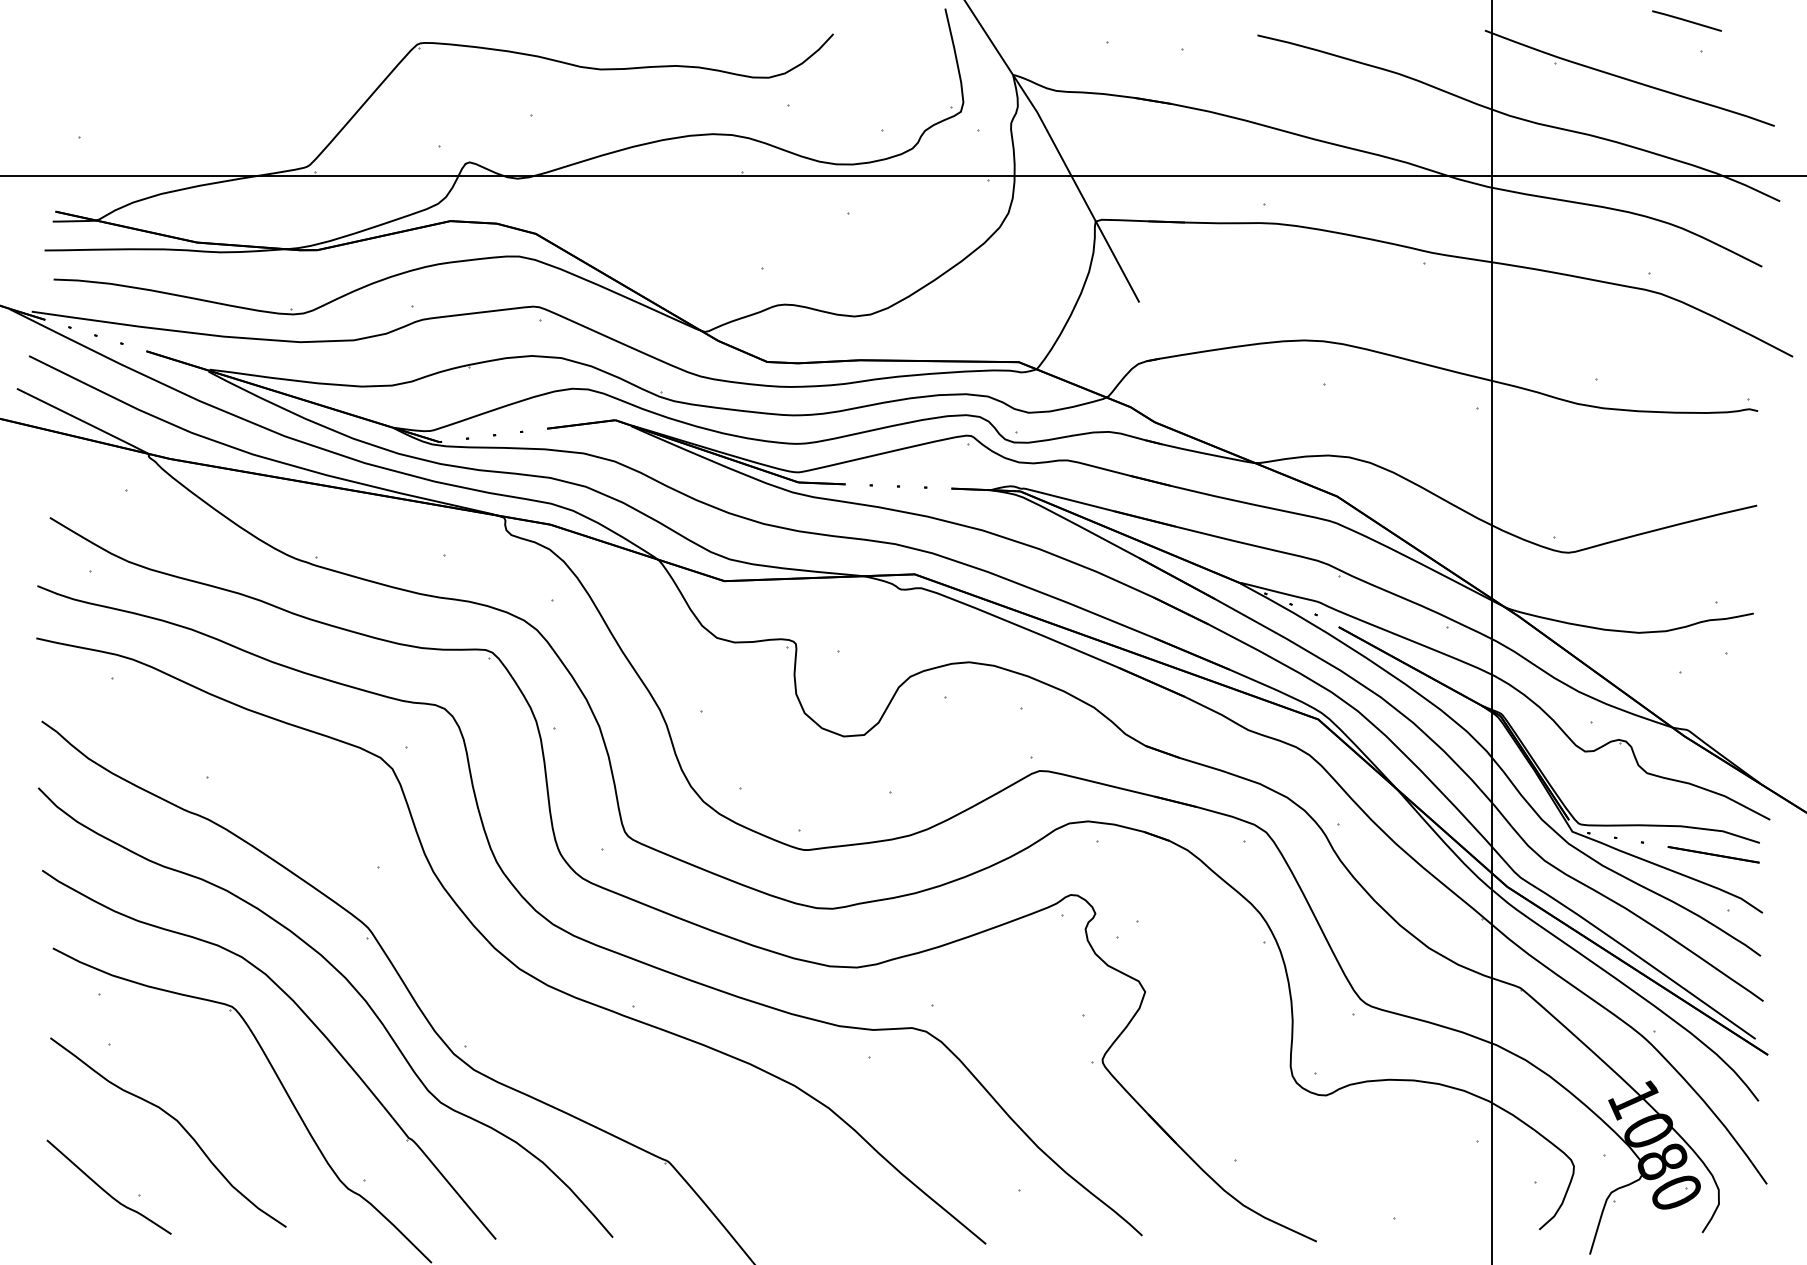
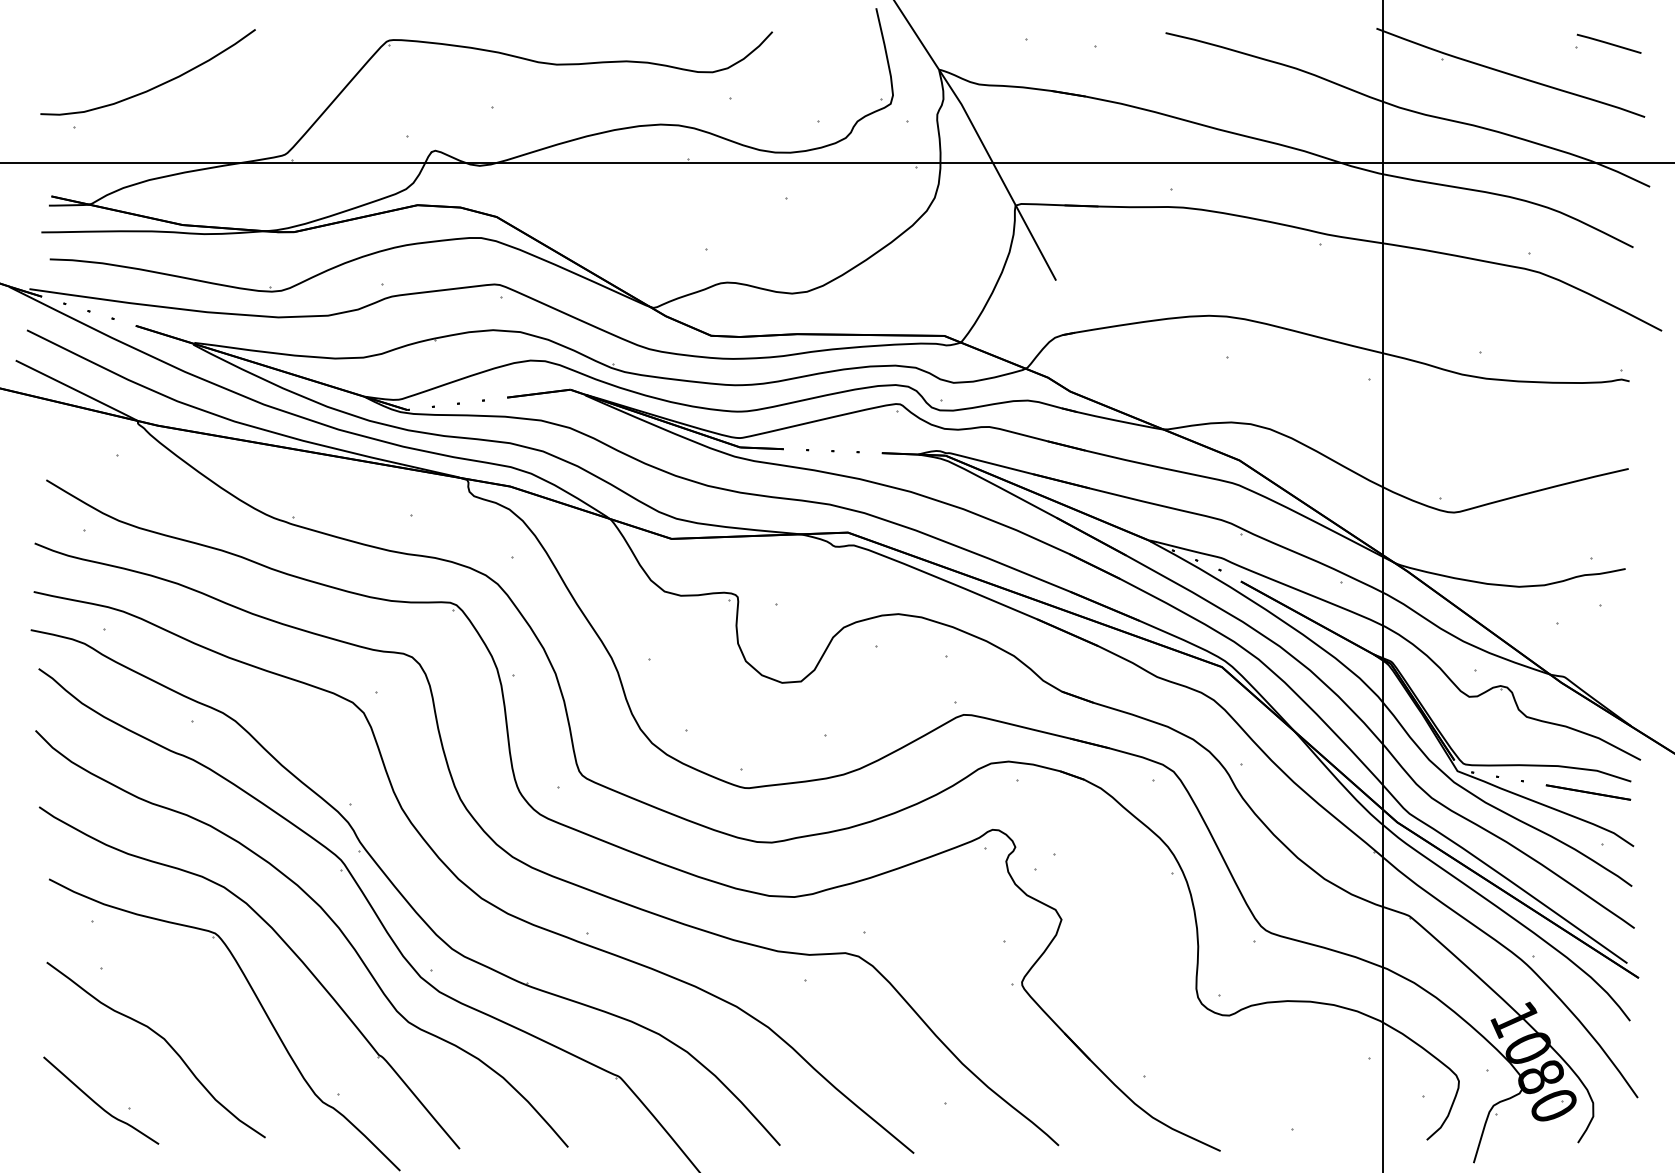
line: (1686, 20) -> (1608, 43), moved
curve: (166, 93) -> (154, 86), added
part: (432, 962) -> (400, 892), added

